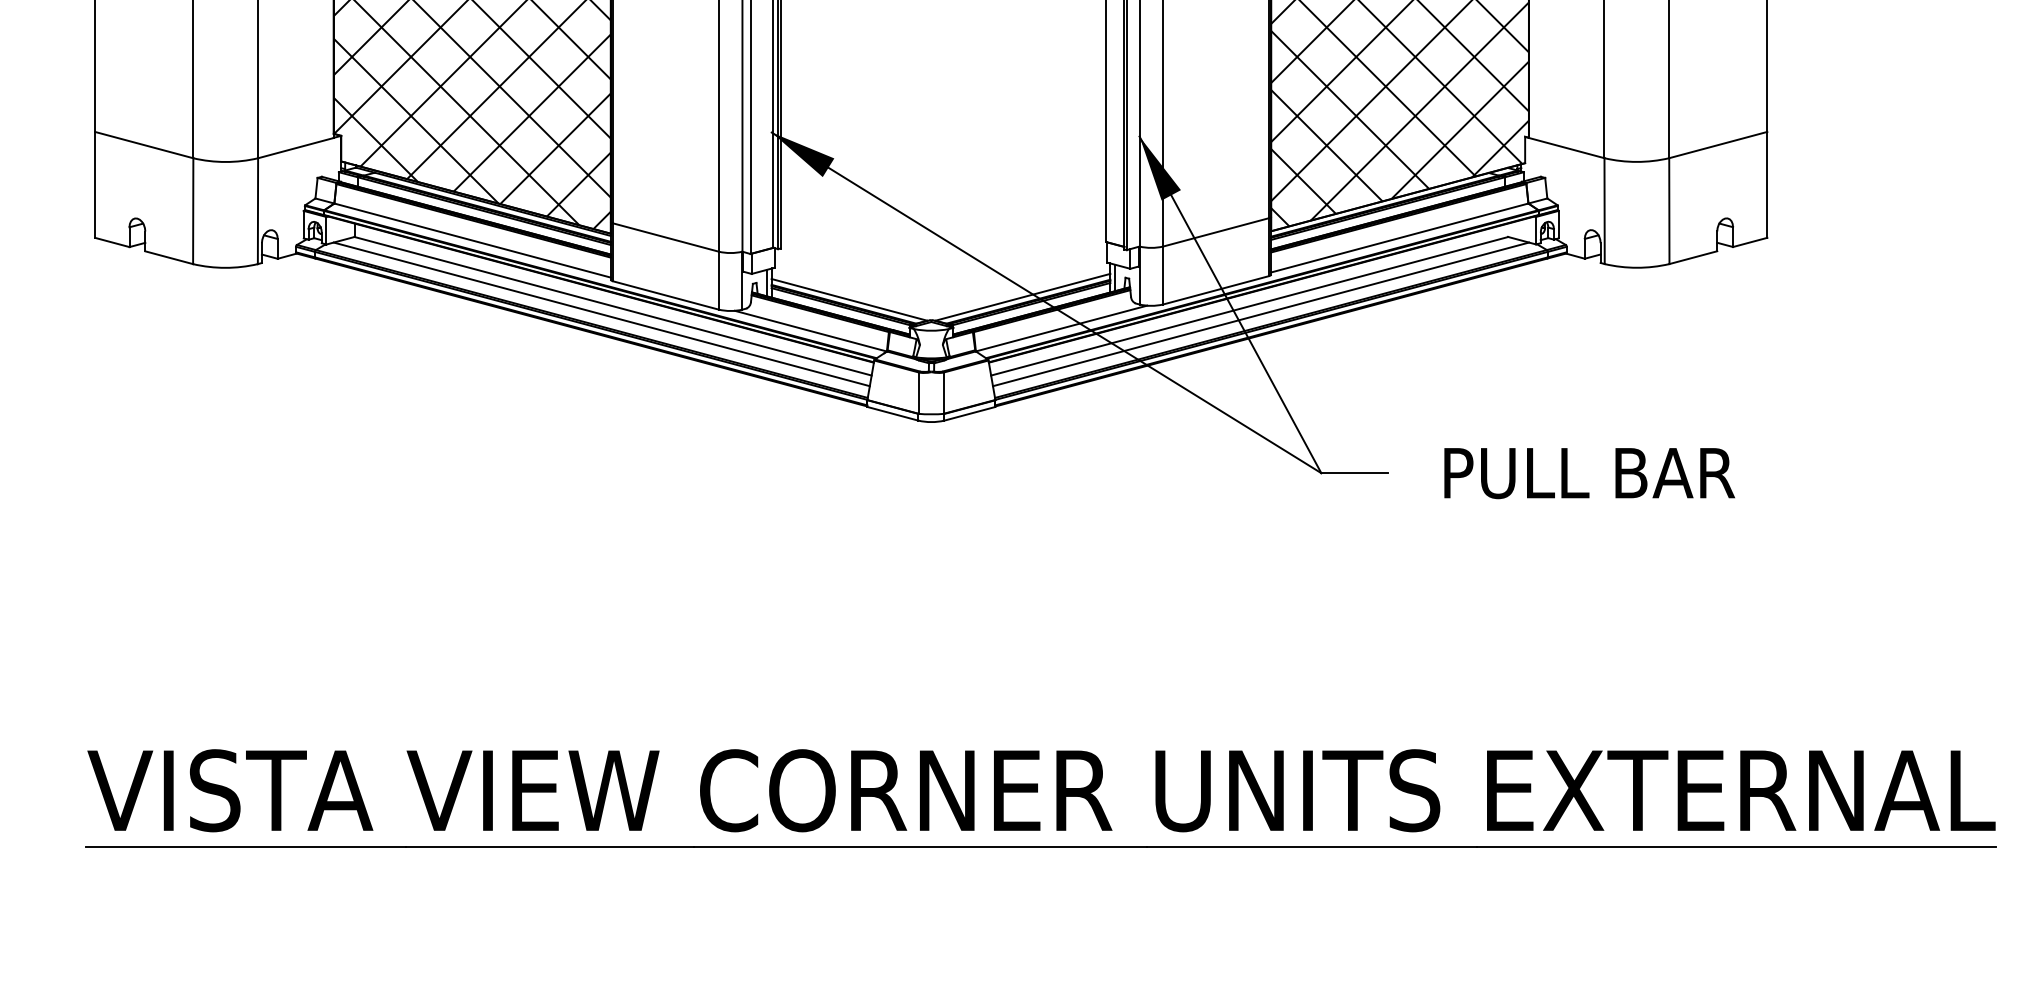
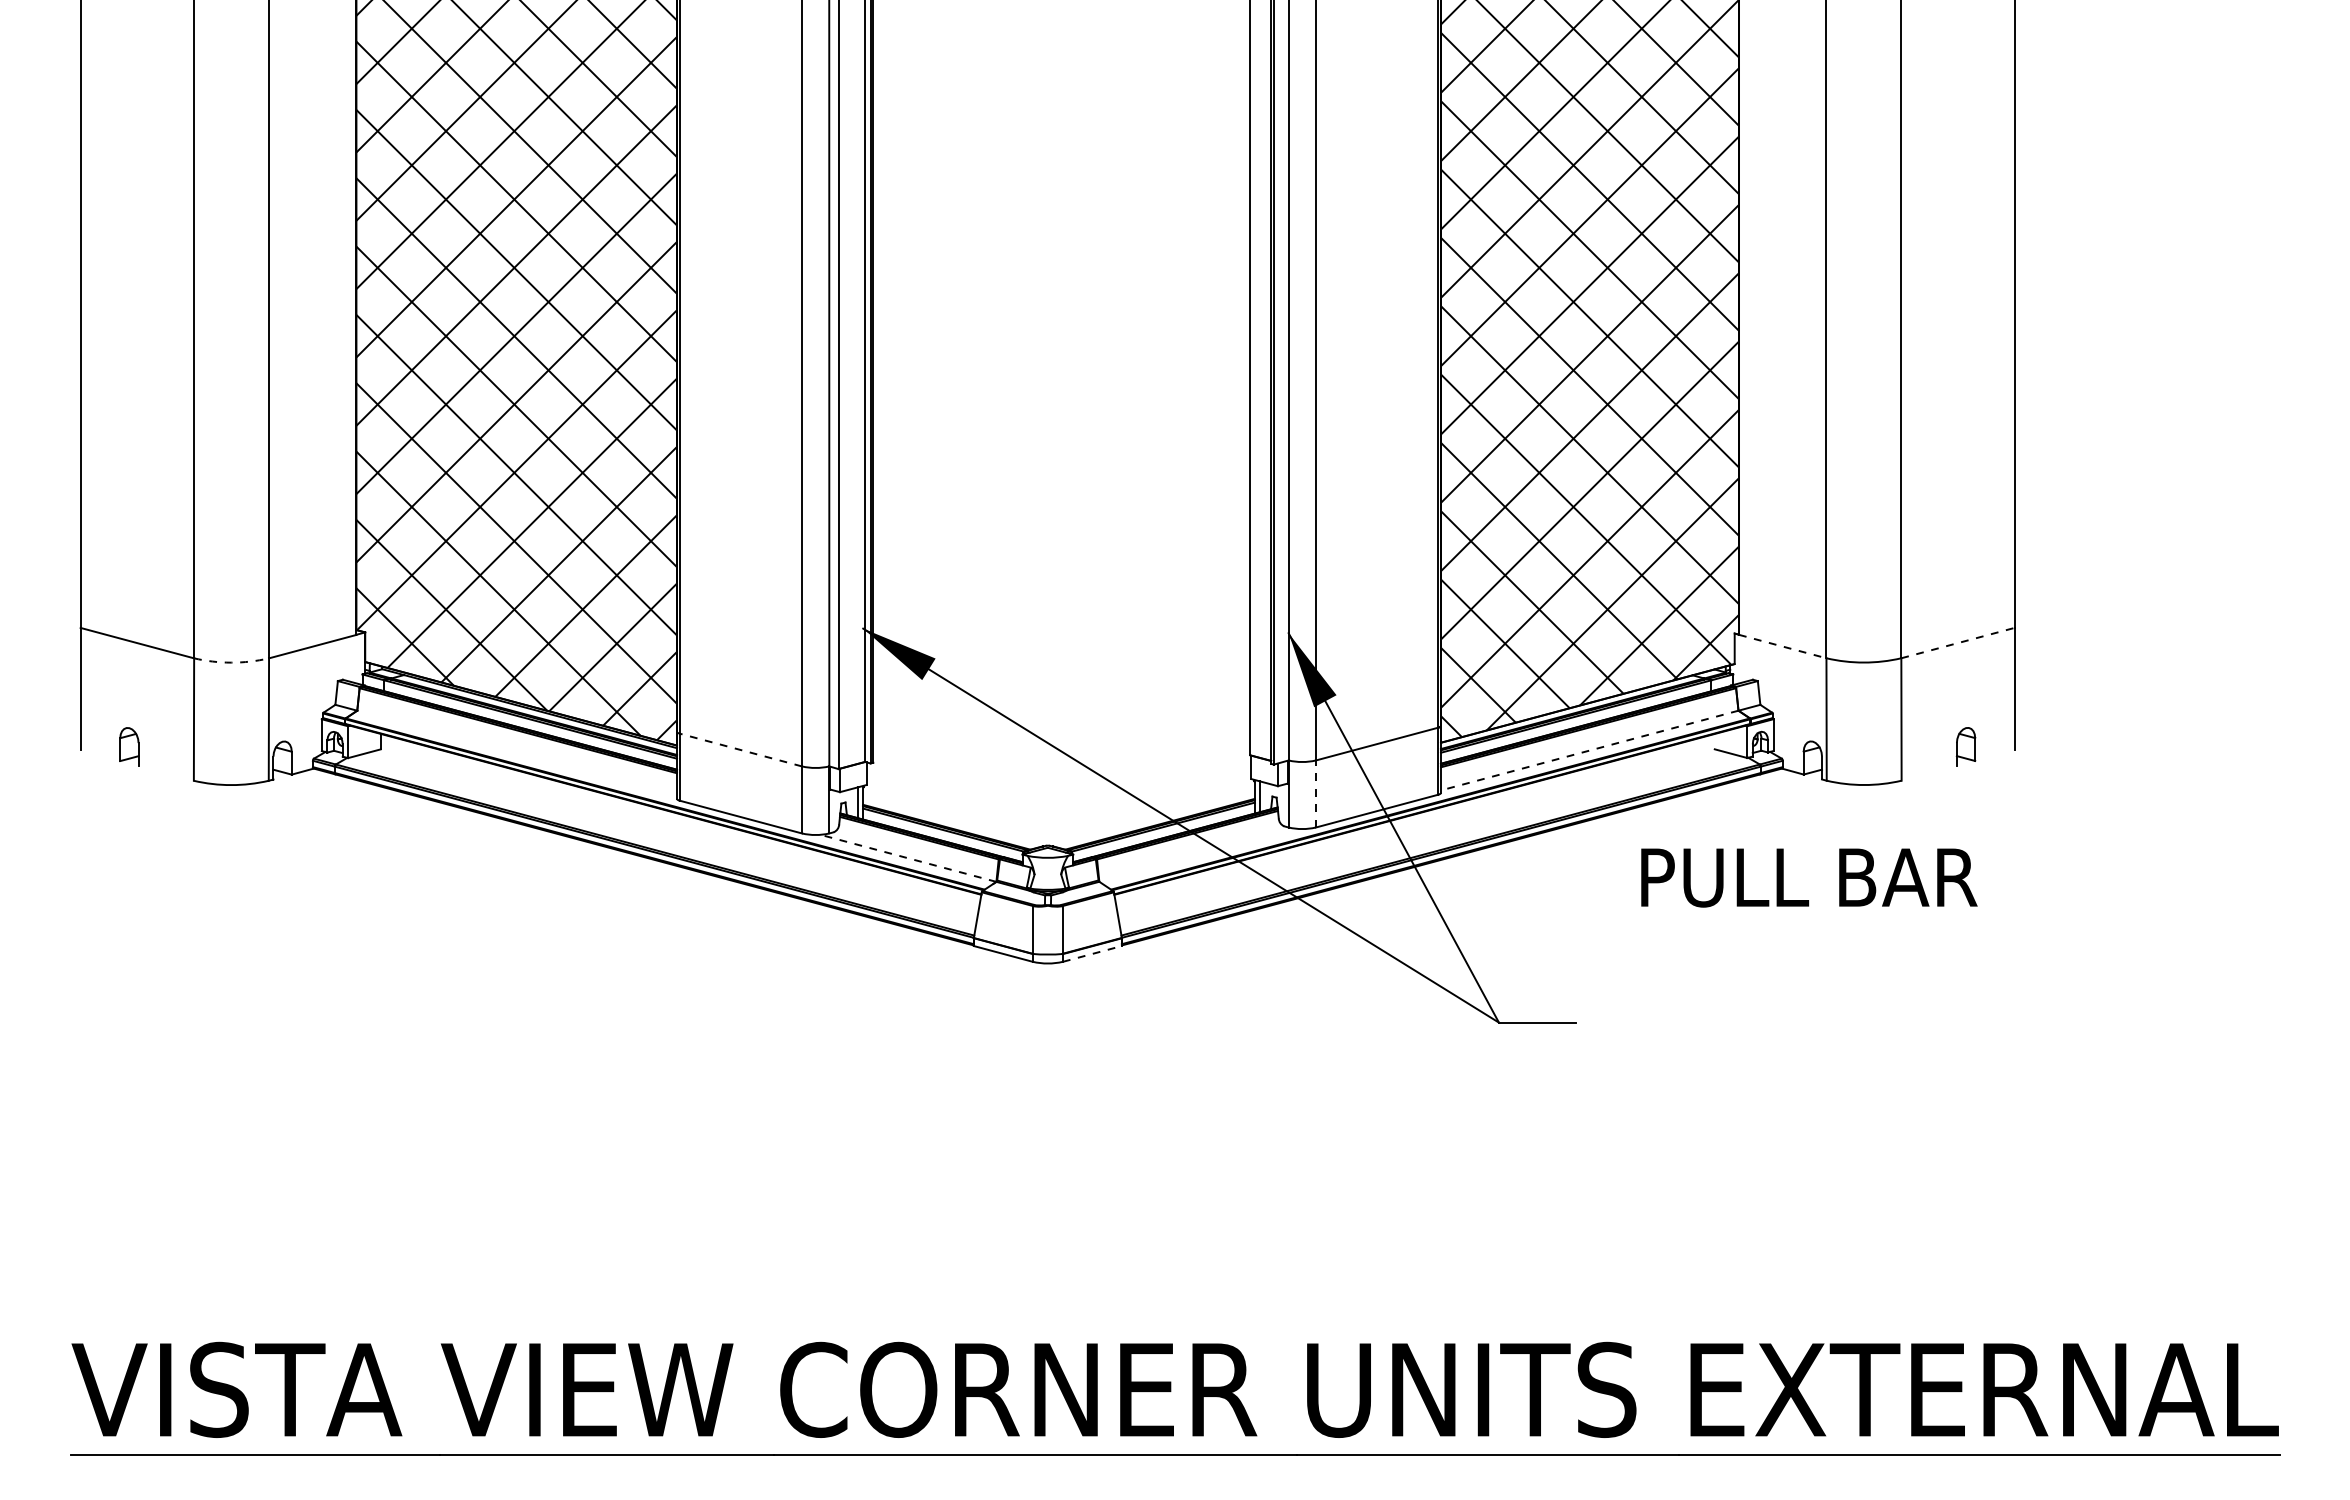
line: (1718, 145) -> (1958, 643), solid -> dashed
line: (1567, 148) -> (1783, 646), solid -> dashed
arc: (225, 161) -> (231, 662), solid -> dashed
line: (665, 237) -> (740, 749), solid -> dashed
line: (1399, 237) -> (1589, 750), solid -> dashed
line: (472, 240) -> (517, 753), removed
line: (112, 242) -> (100, 755), removed
line: (1749, 242) -> (1994, 755), removed
line: (1692, 256) -> (1928, 772), removed
line: (168, 257) -> (165, 773), removed
line: (1162, 275) -> (1315, 793), solid -> dashed
line: (1022, 297) -> (1153, 819), removed
line: (849, 300) -> (953, 822), removed
line: (612, 306) -> (679, 829), removed
line: (1249, 306) -> (1415, 829), removed
line: (601, 314) -> (666, 838), removed
line: (1261, 314) -> (1429, 838), removed
line: (1061, 327) -> (1198, 854), removed
line: (810, 331) -> (907, 858), solid -> dashed
line: (969, 413) -> (1092, 953), solid -> dashed
text: (1589, 473) -> (1809, 877), moved

